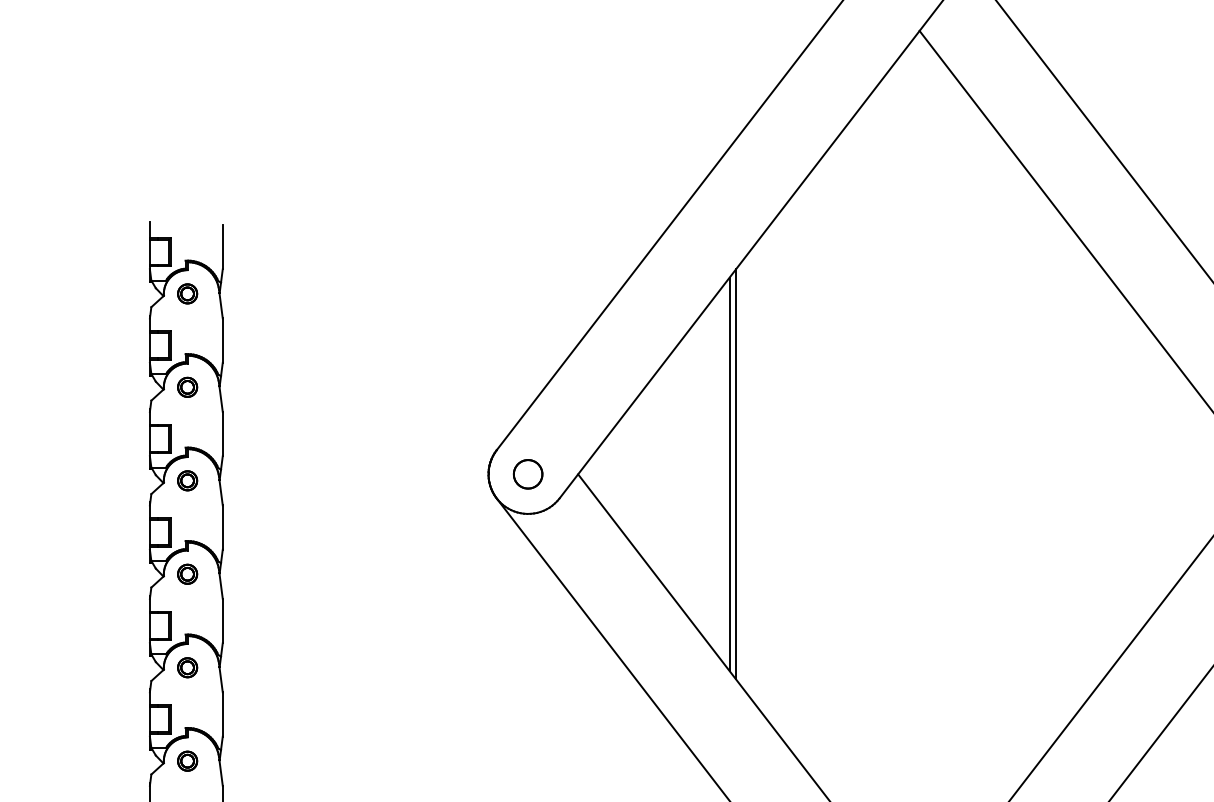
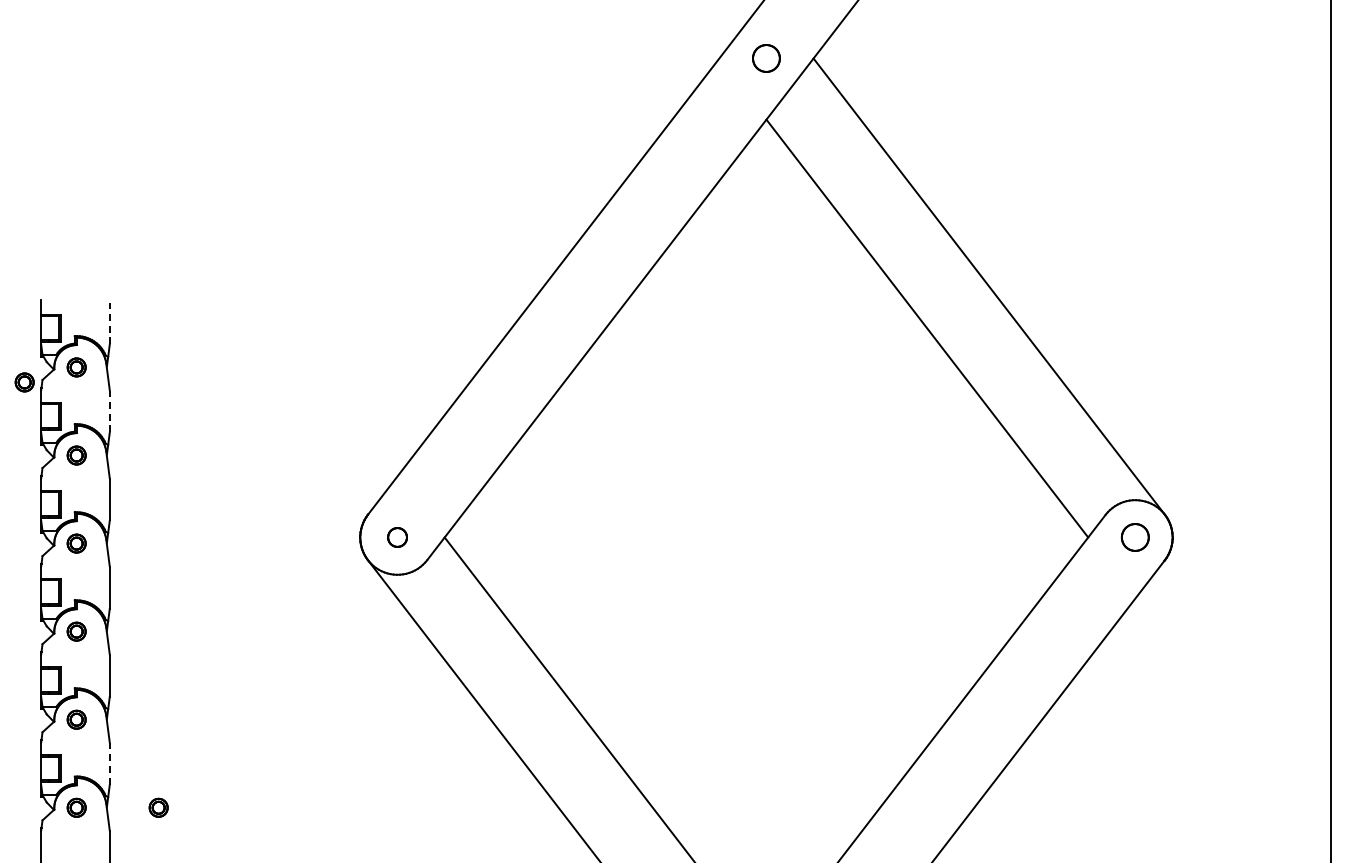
line: (222, 247) -> (109, 323), solid -> dashed
part: (132, 309) -> (24, 382), added
line: (222, 340) -> (109, 411), solid -> dashed
part: (528, 474) -> (397, 537), size x0.7
line: (729, 474) -> (587, 537), removed
line: (736, 474) -> (593, 537), removed
line: (222, 714) -> (109, 763), solid -> dashed
part: (274, 760) -> (158, 807), added

